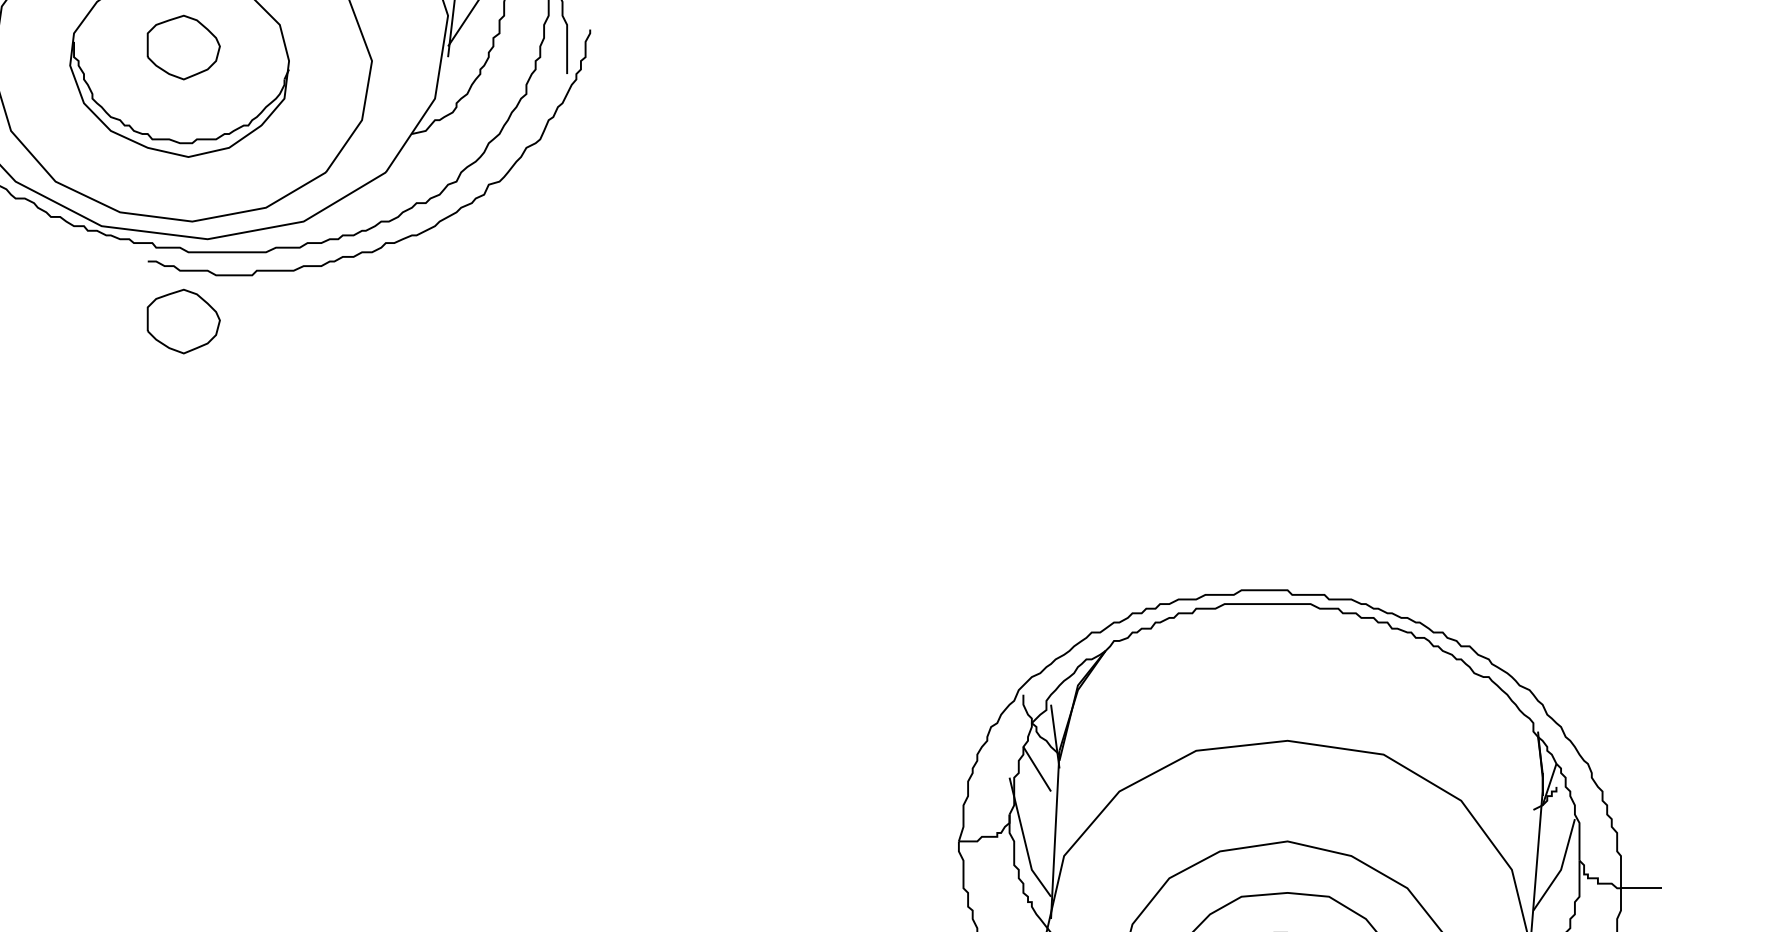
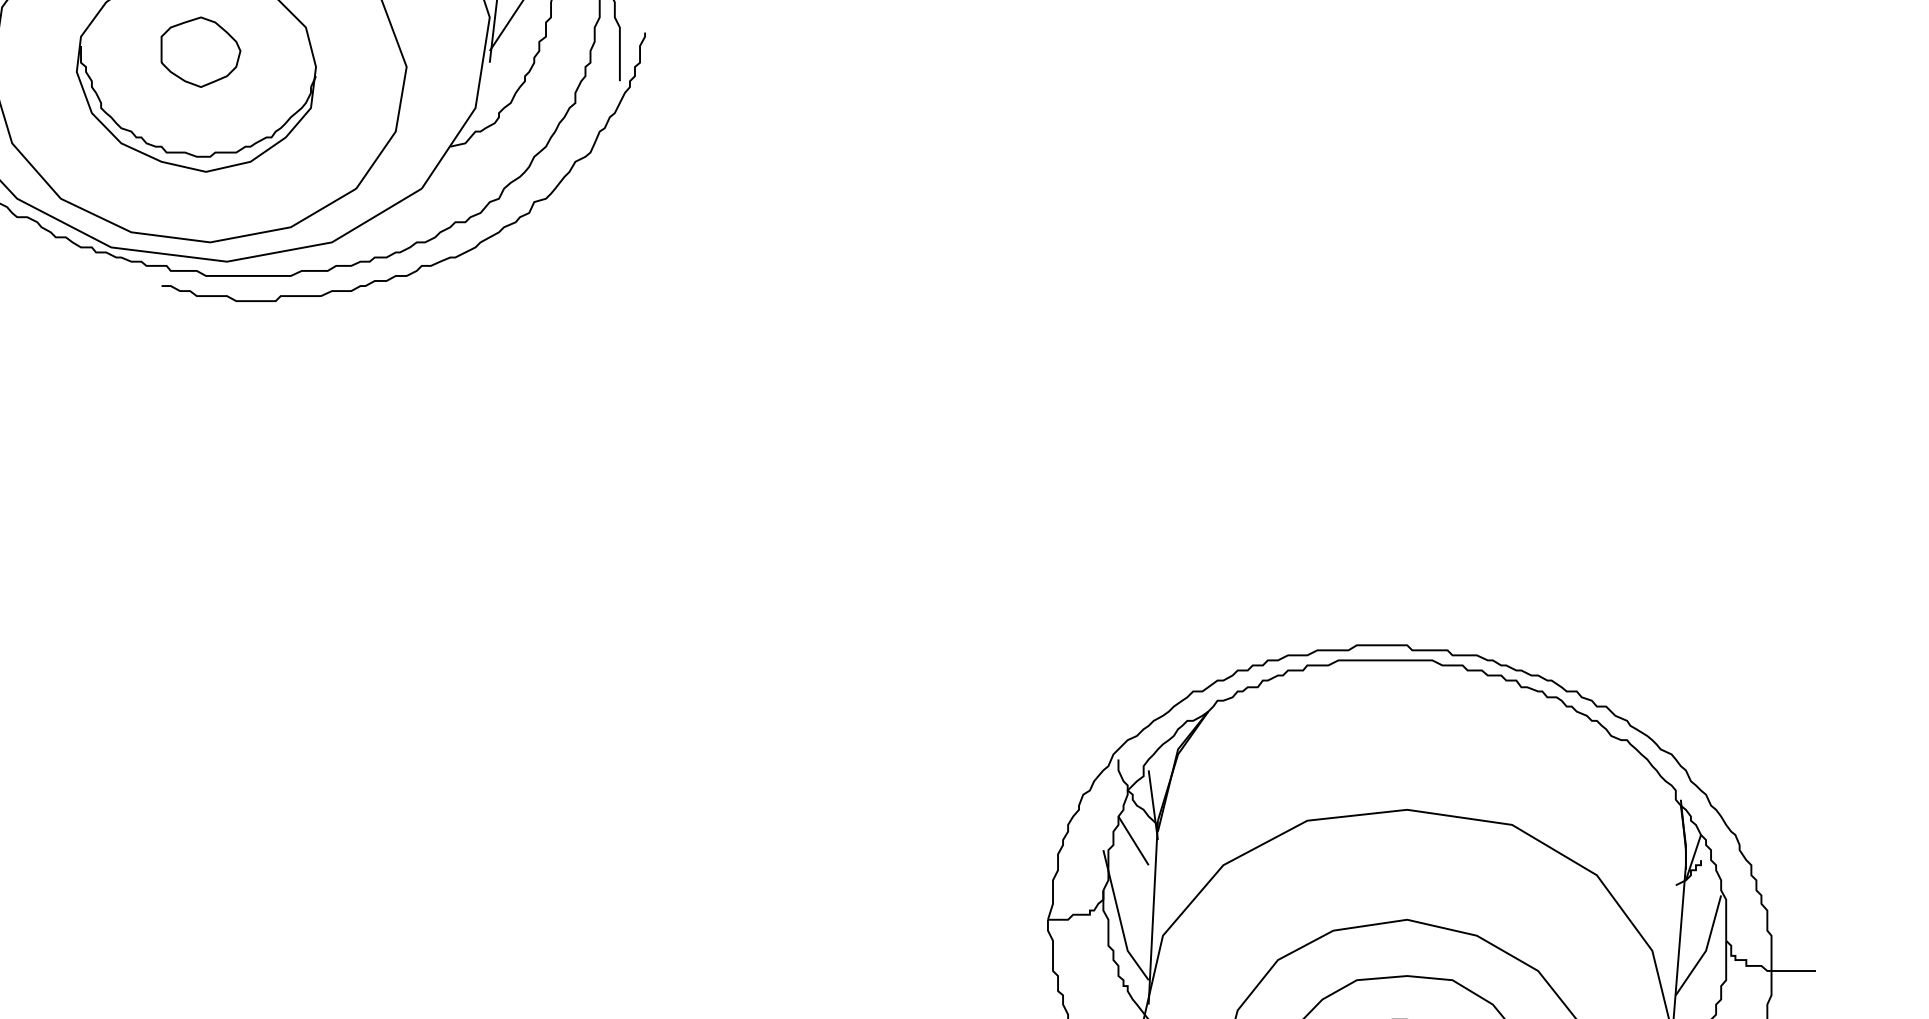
part: (183, 321) -> (200, 351), removed

